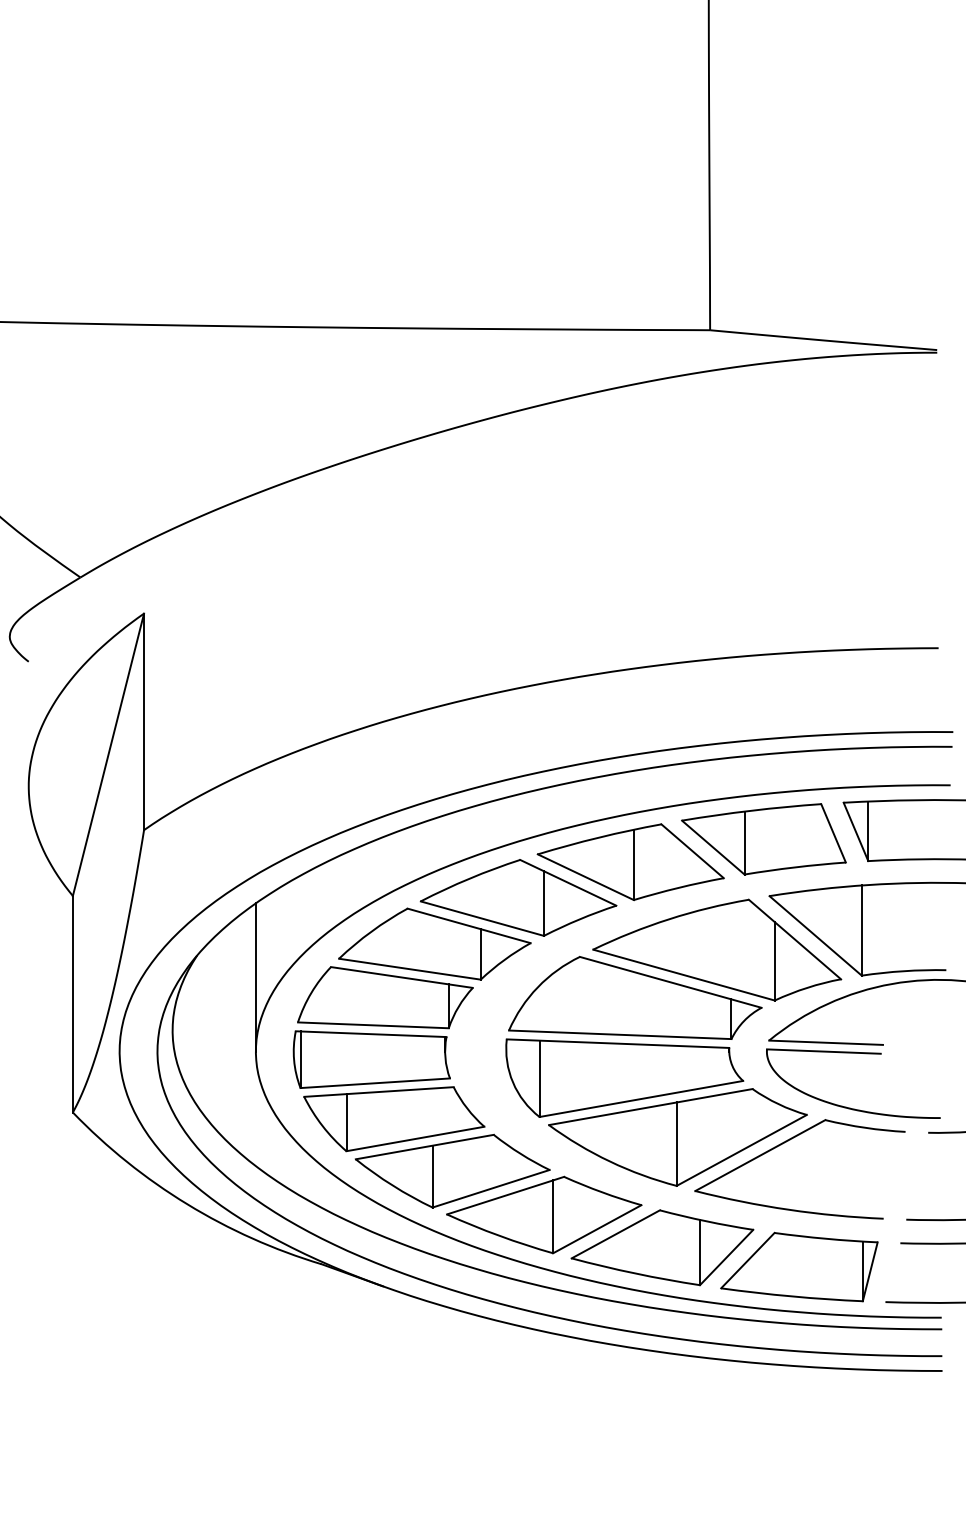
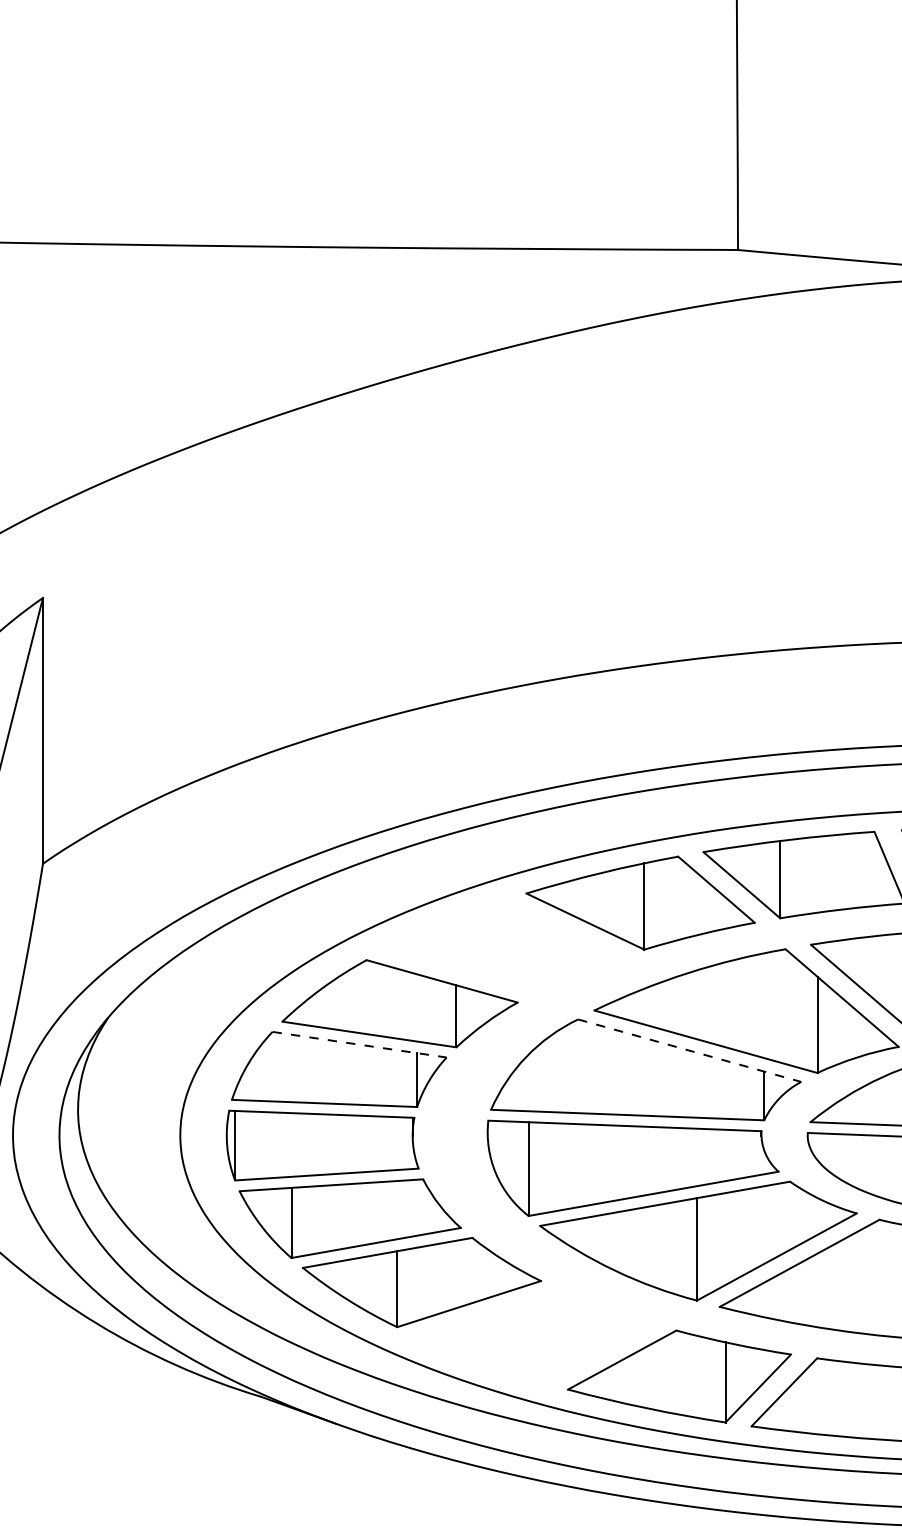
part: (518, 897) -> (502, 946), removed
line: (255, 977) -> (179, 1044), removed
line: (401, 977) -> (359, 1044), solid -> dashed
line: (671, 982) -> (690, 1050), solid -> dashed
part: (544, 1214) -> (534, 1335), removed

